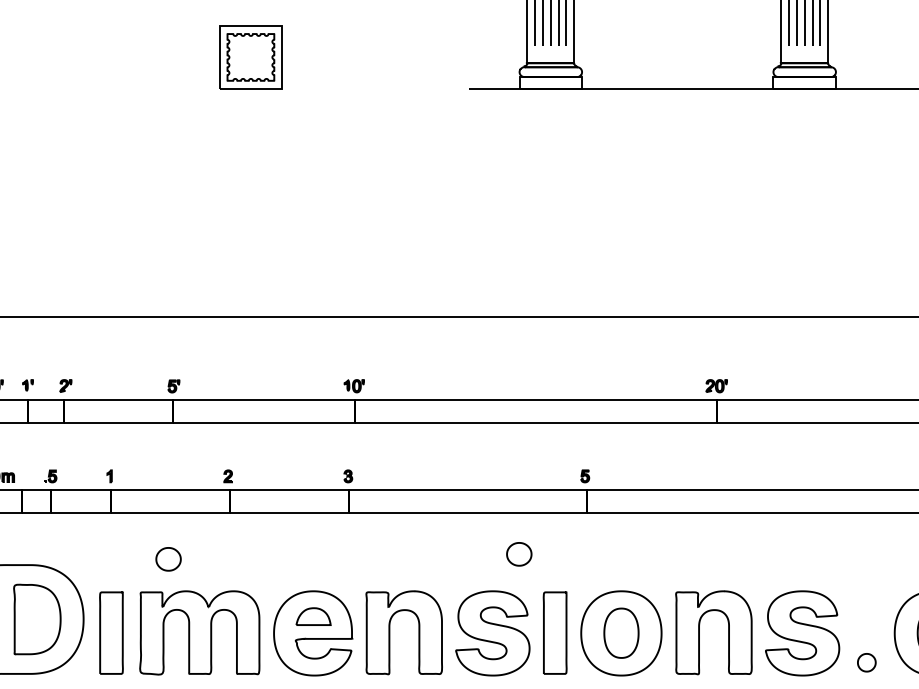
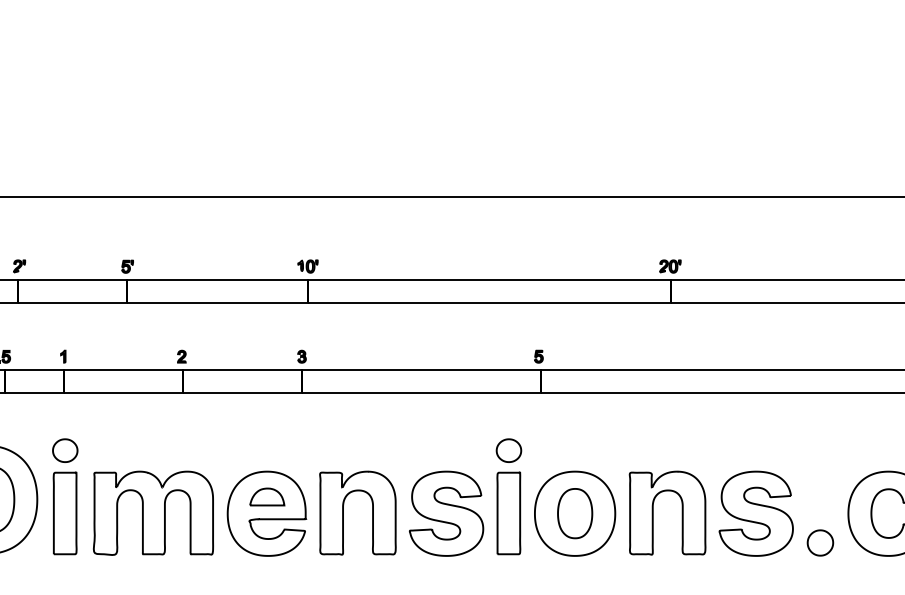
part: (519, 554) -> (509, 450), moved
part: (168, 559) -> (65, 450), moved
part: (866, 662) -> (820, 542), size x1.43

